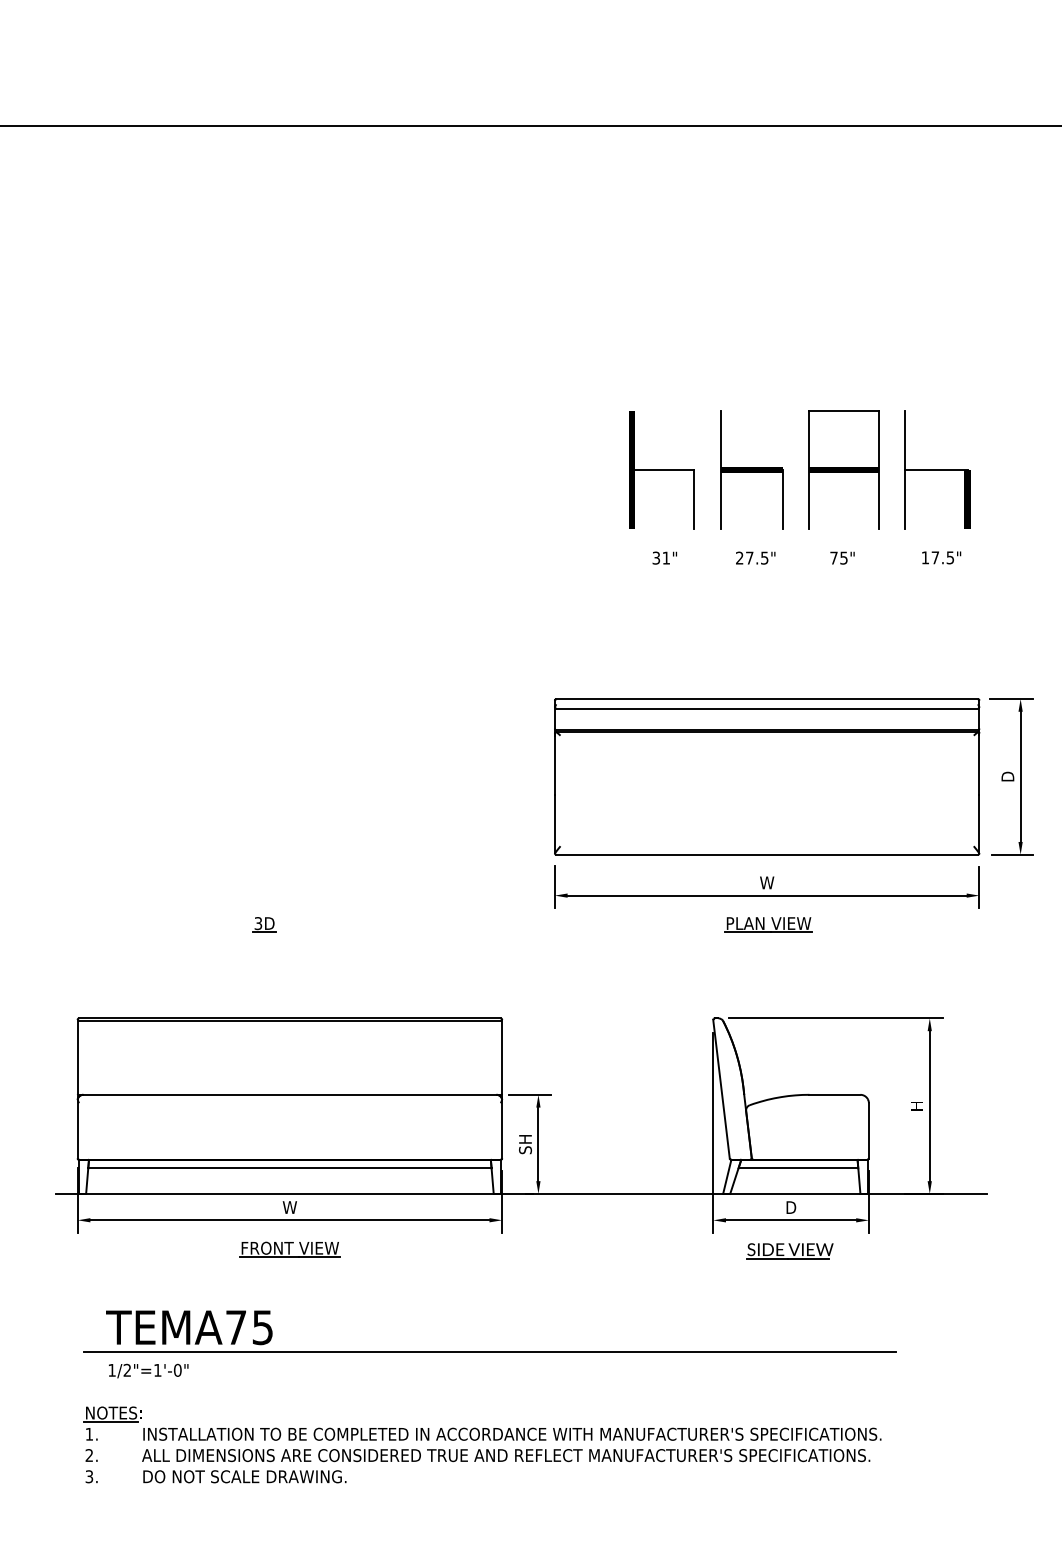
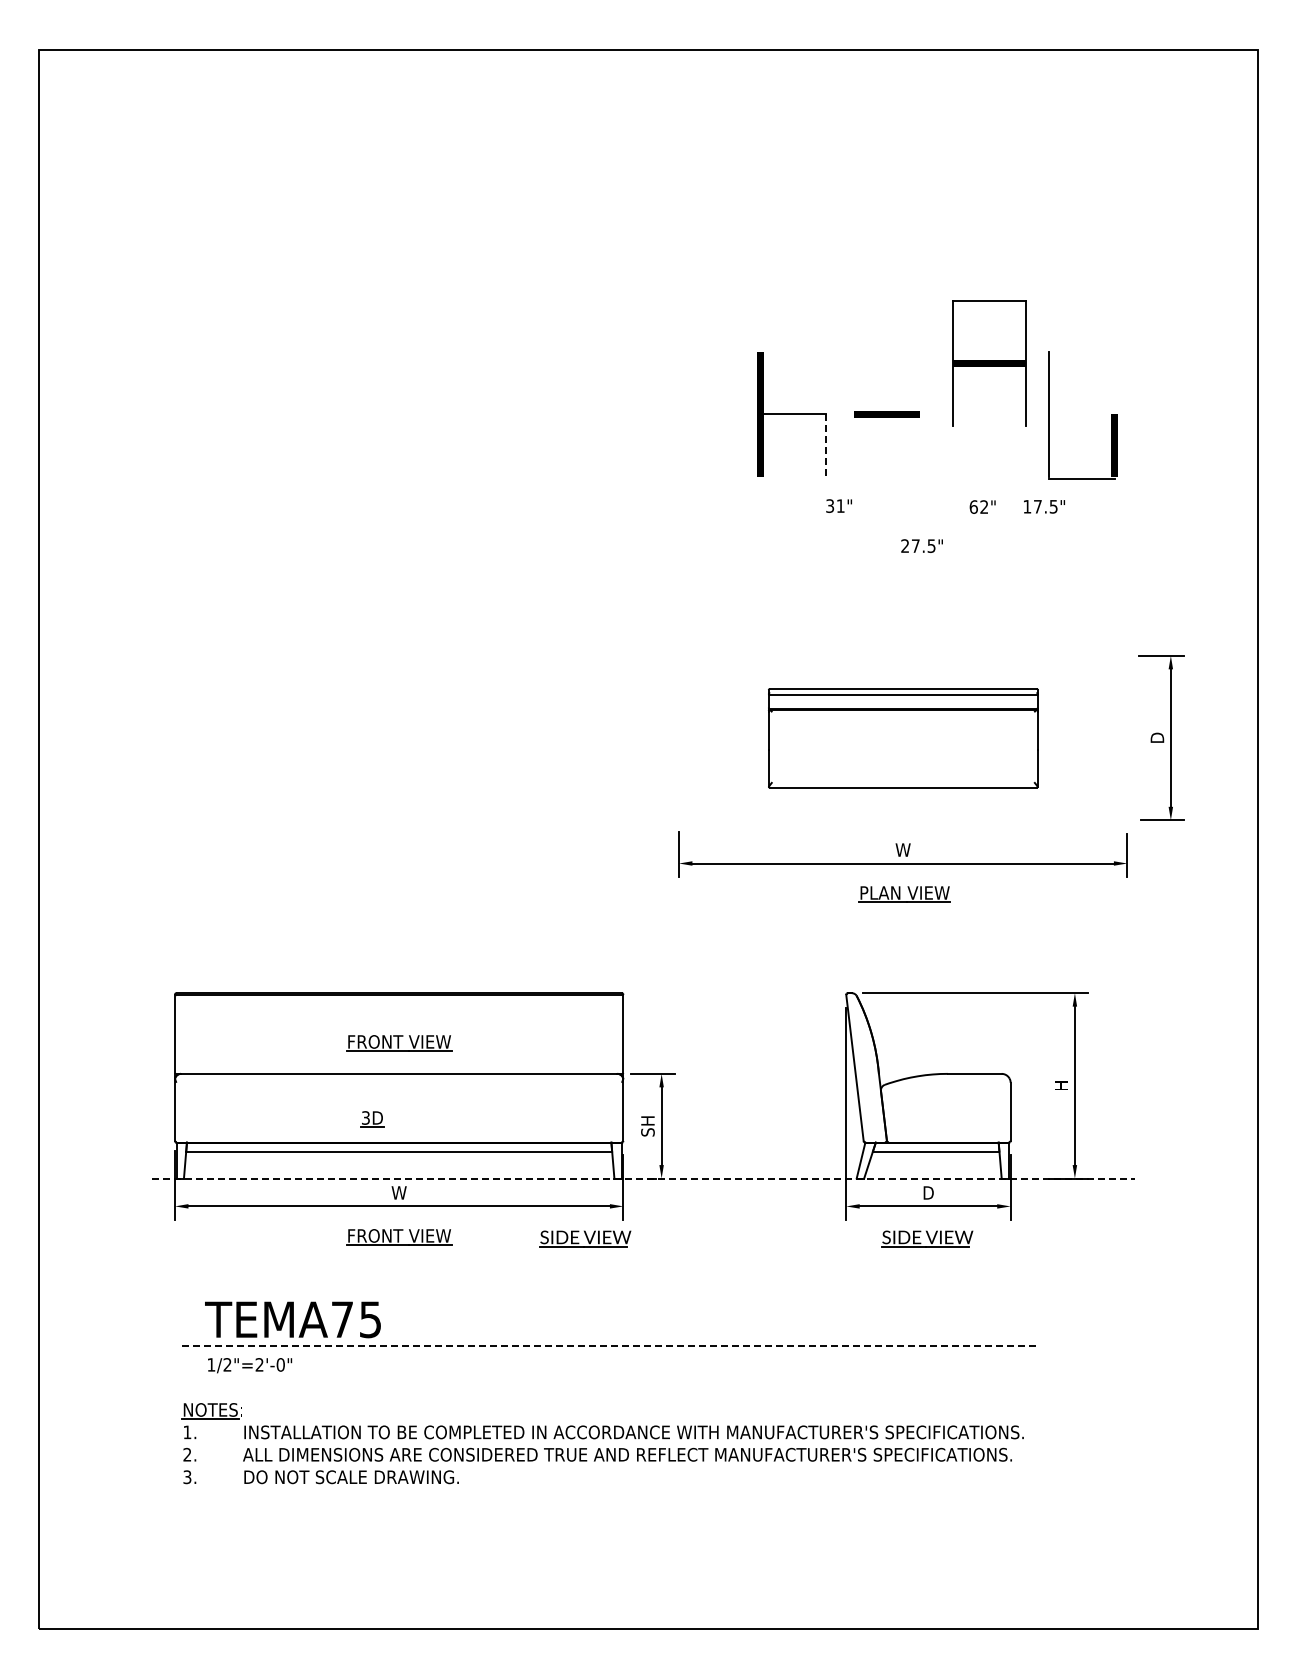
line: (720, 469) -> (853, 413), removed
part: (844, 470) -> (989, 363), moved
line: (936, 470) -> (1081, 479), moved
line: (783, 499) -> (920, 445), removed
line: (694, 500) -> (826, 446), solid -> dashed
text: (664, 557) -> (838, 505), moved
text: (755, 557) -> (921, 545), moved
text: (838, 557) -> (978, 506), 75" -> 62"
text: (941, 557) -> (1044, 506), moved
part: (767, 777) -> (903, 738), size x0.6
part: (264, 924) -> (372, 1119), moved
part: (290, 1066) -> (399, 1043), added
line: (521, 1193) -> (643, 1178), solid -> dashed
part: (466, 1250) -> (585, 1238), added
line: (490, 1352) -> (610, 1345), solid -> dashed
text: (157, 1370) -> (259, 1364), 1/2"=1'-0" -> 1/2"=2'-0"

